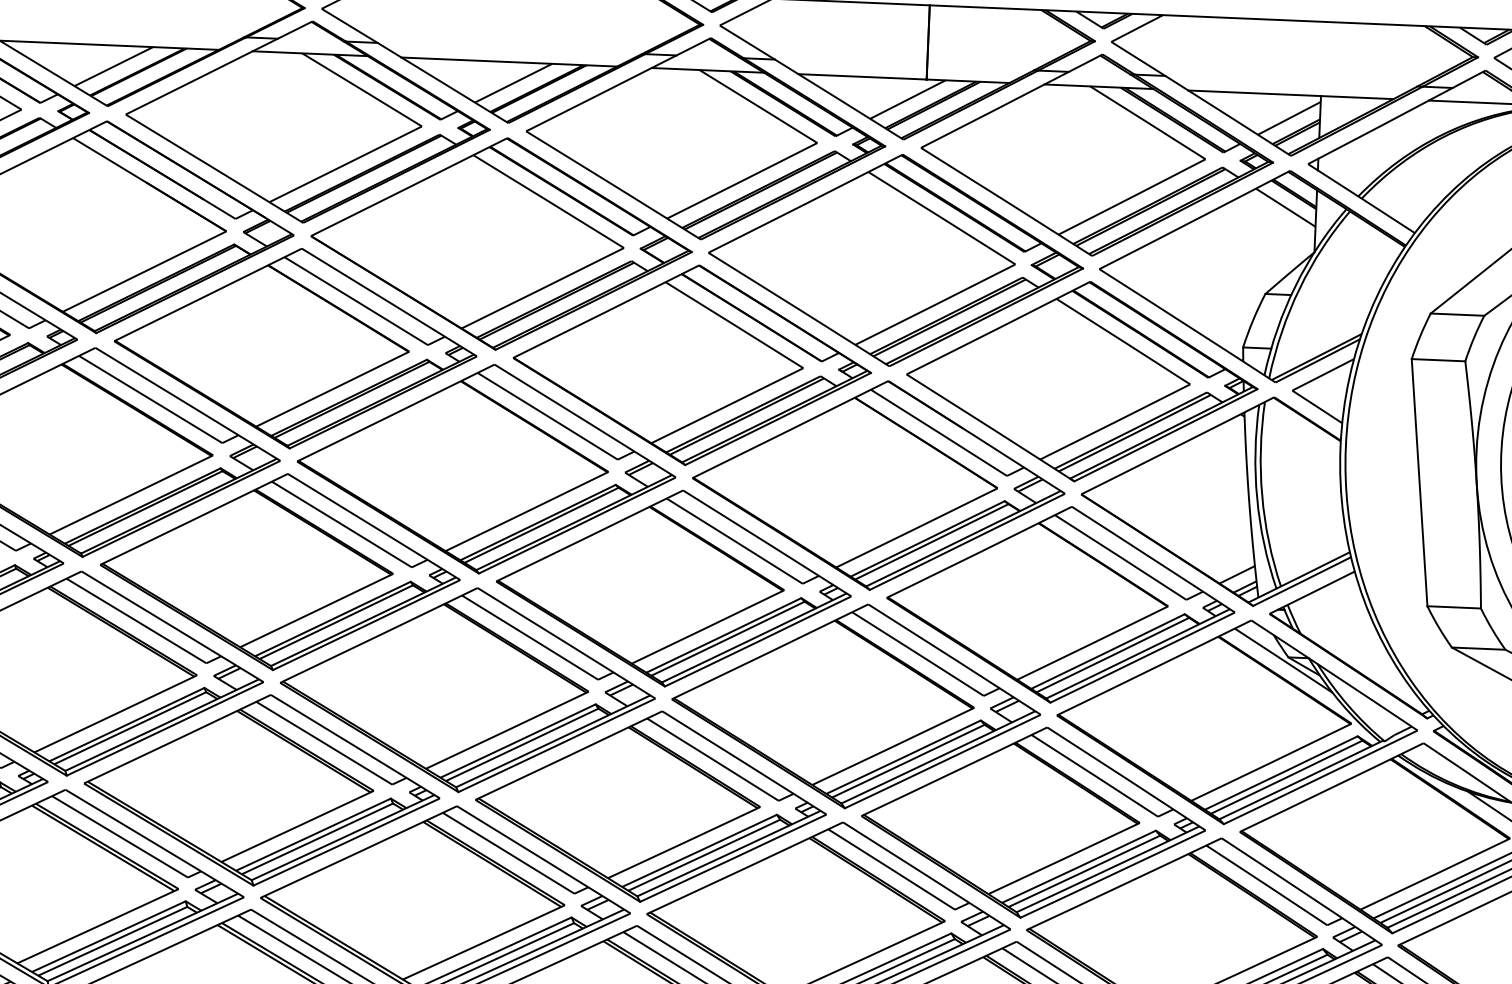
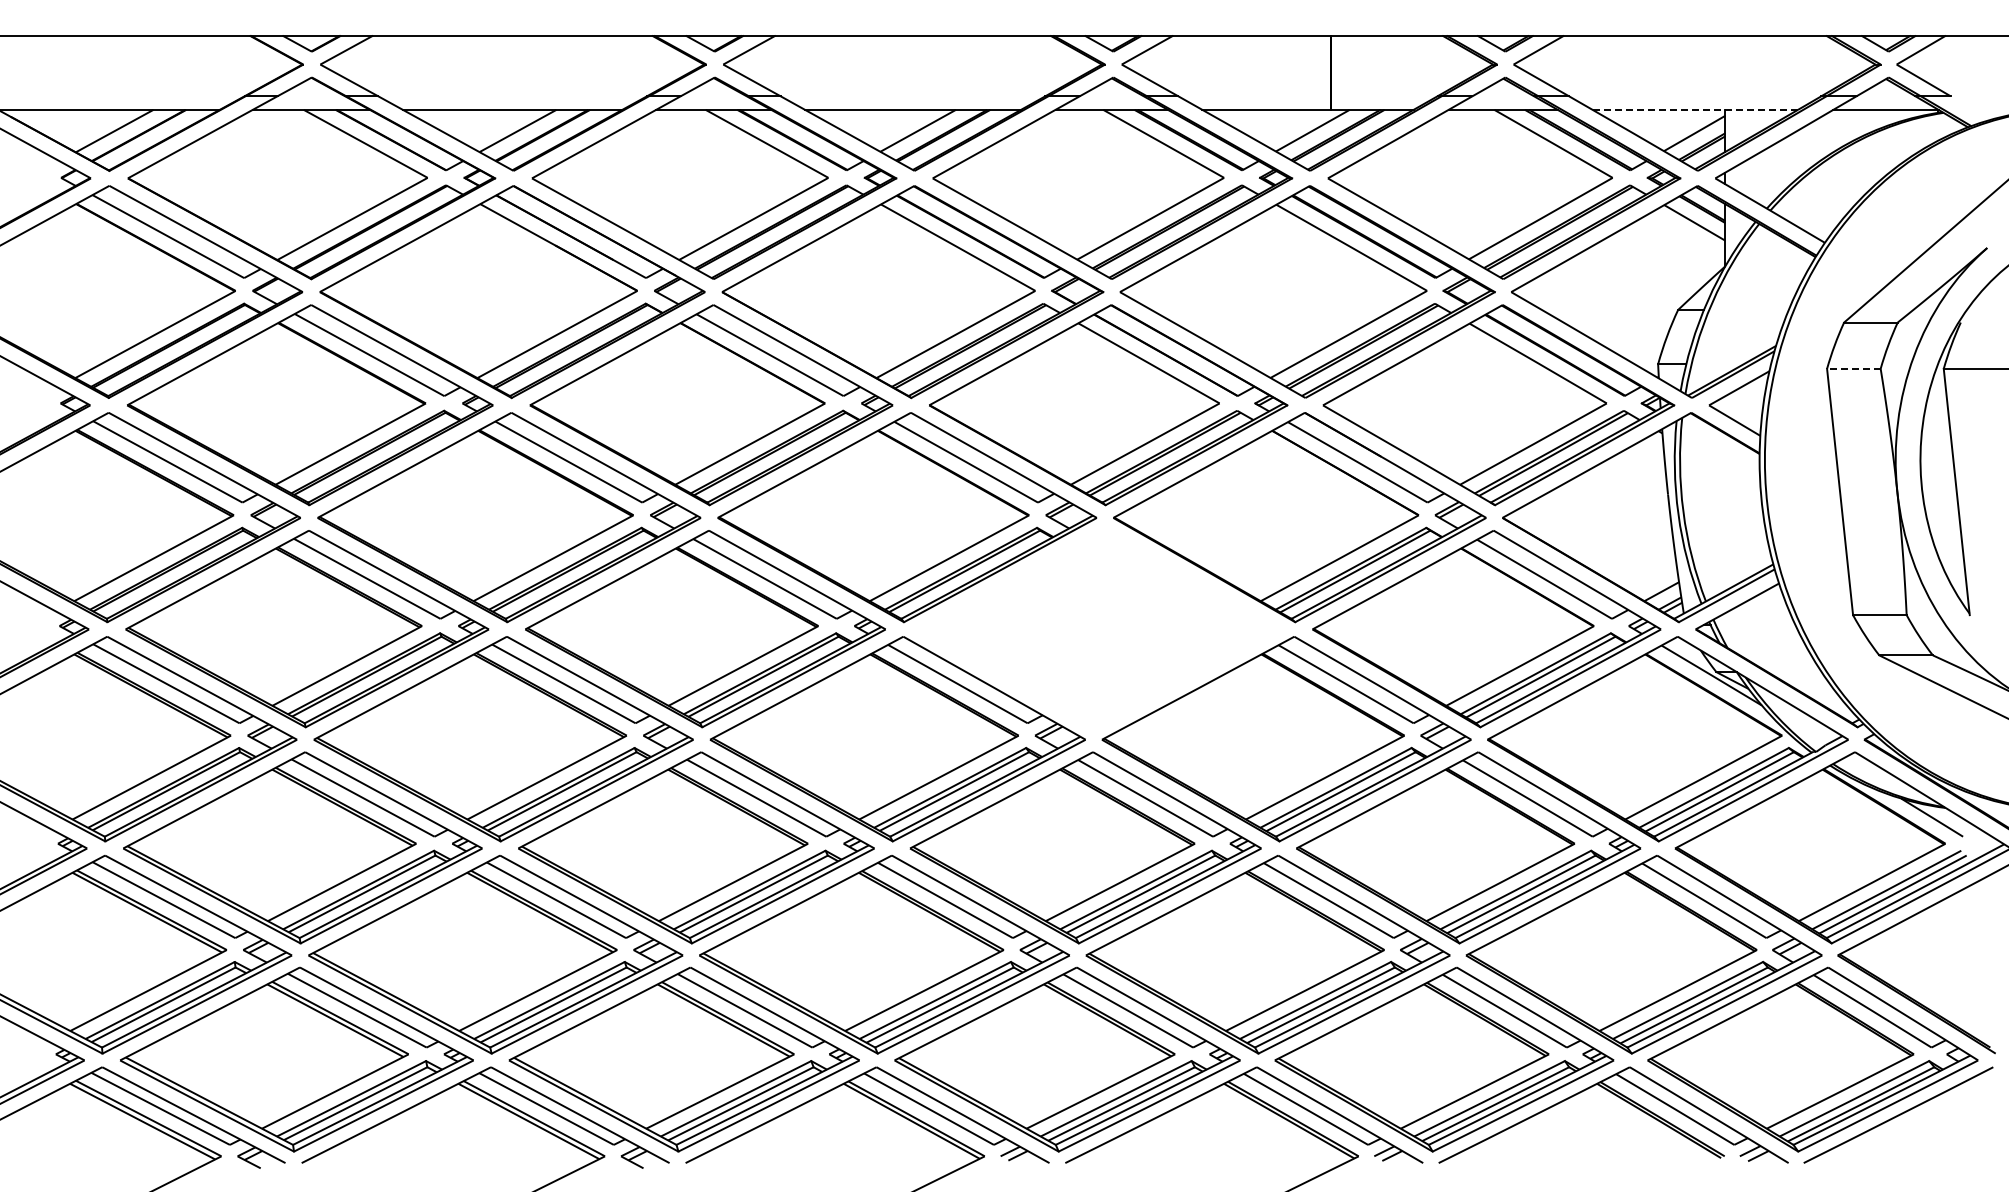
line: (1291, 94) -> (1695, 109), solid -> dashed
line: (1438, 359) -> (1853, 368), solid -> dashed
part: (673, 589) -> (1099, 629), removed

